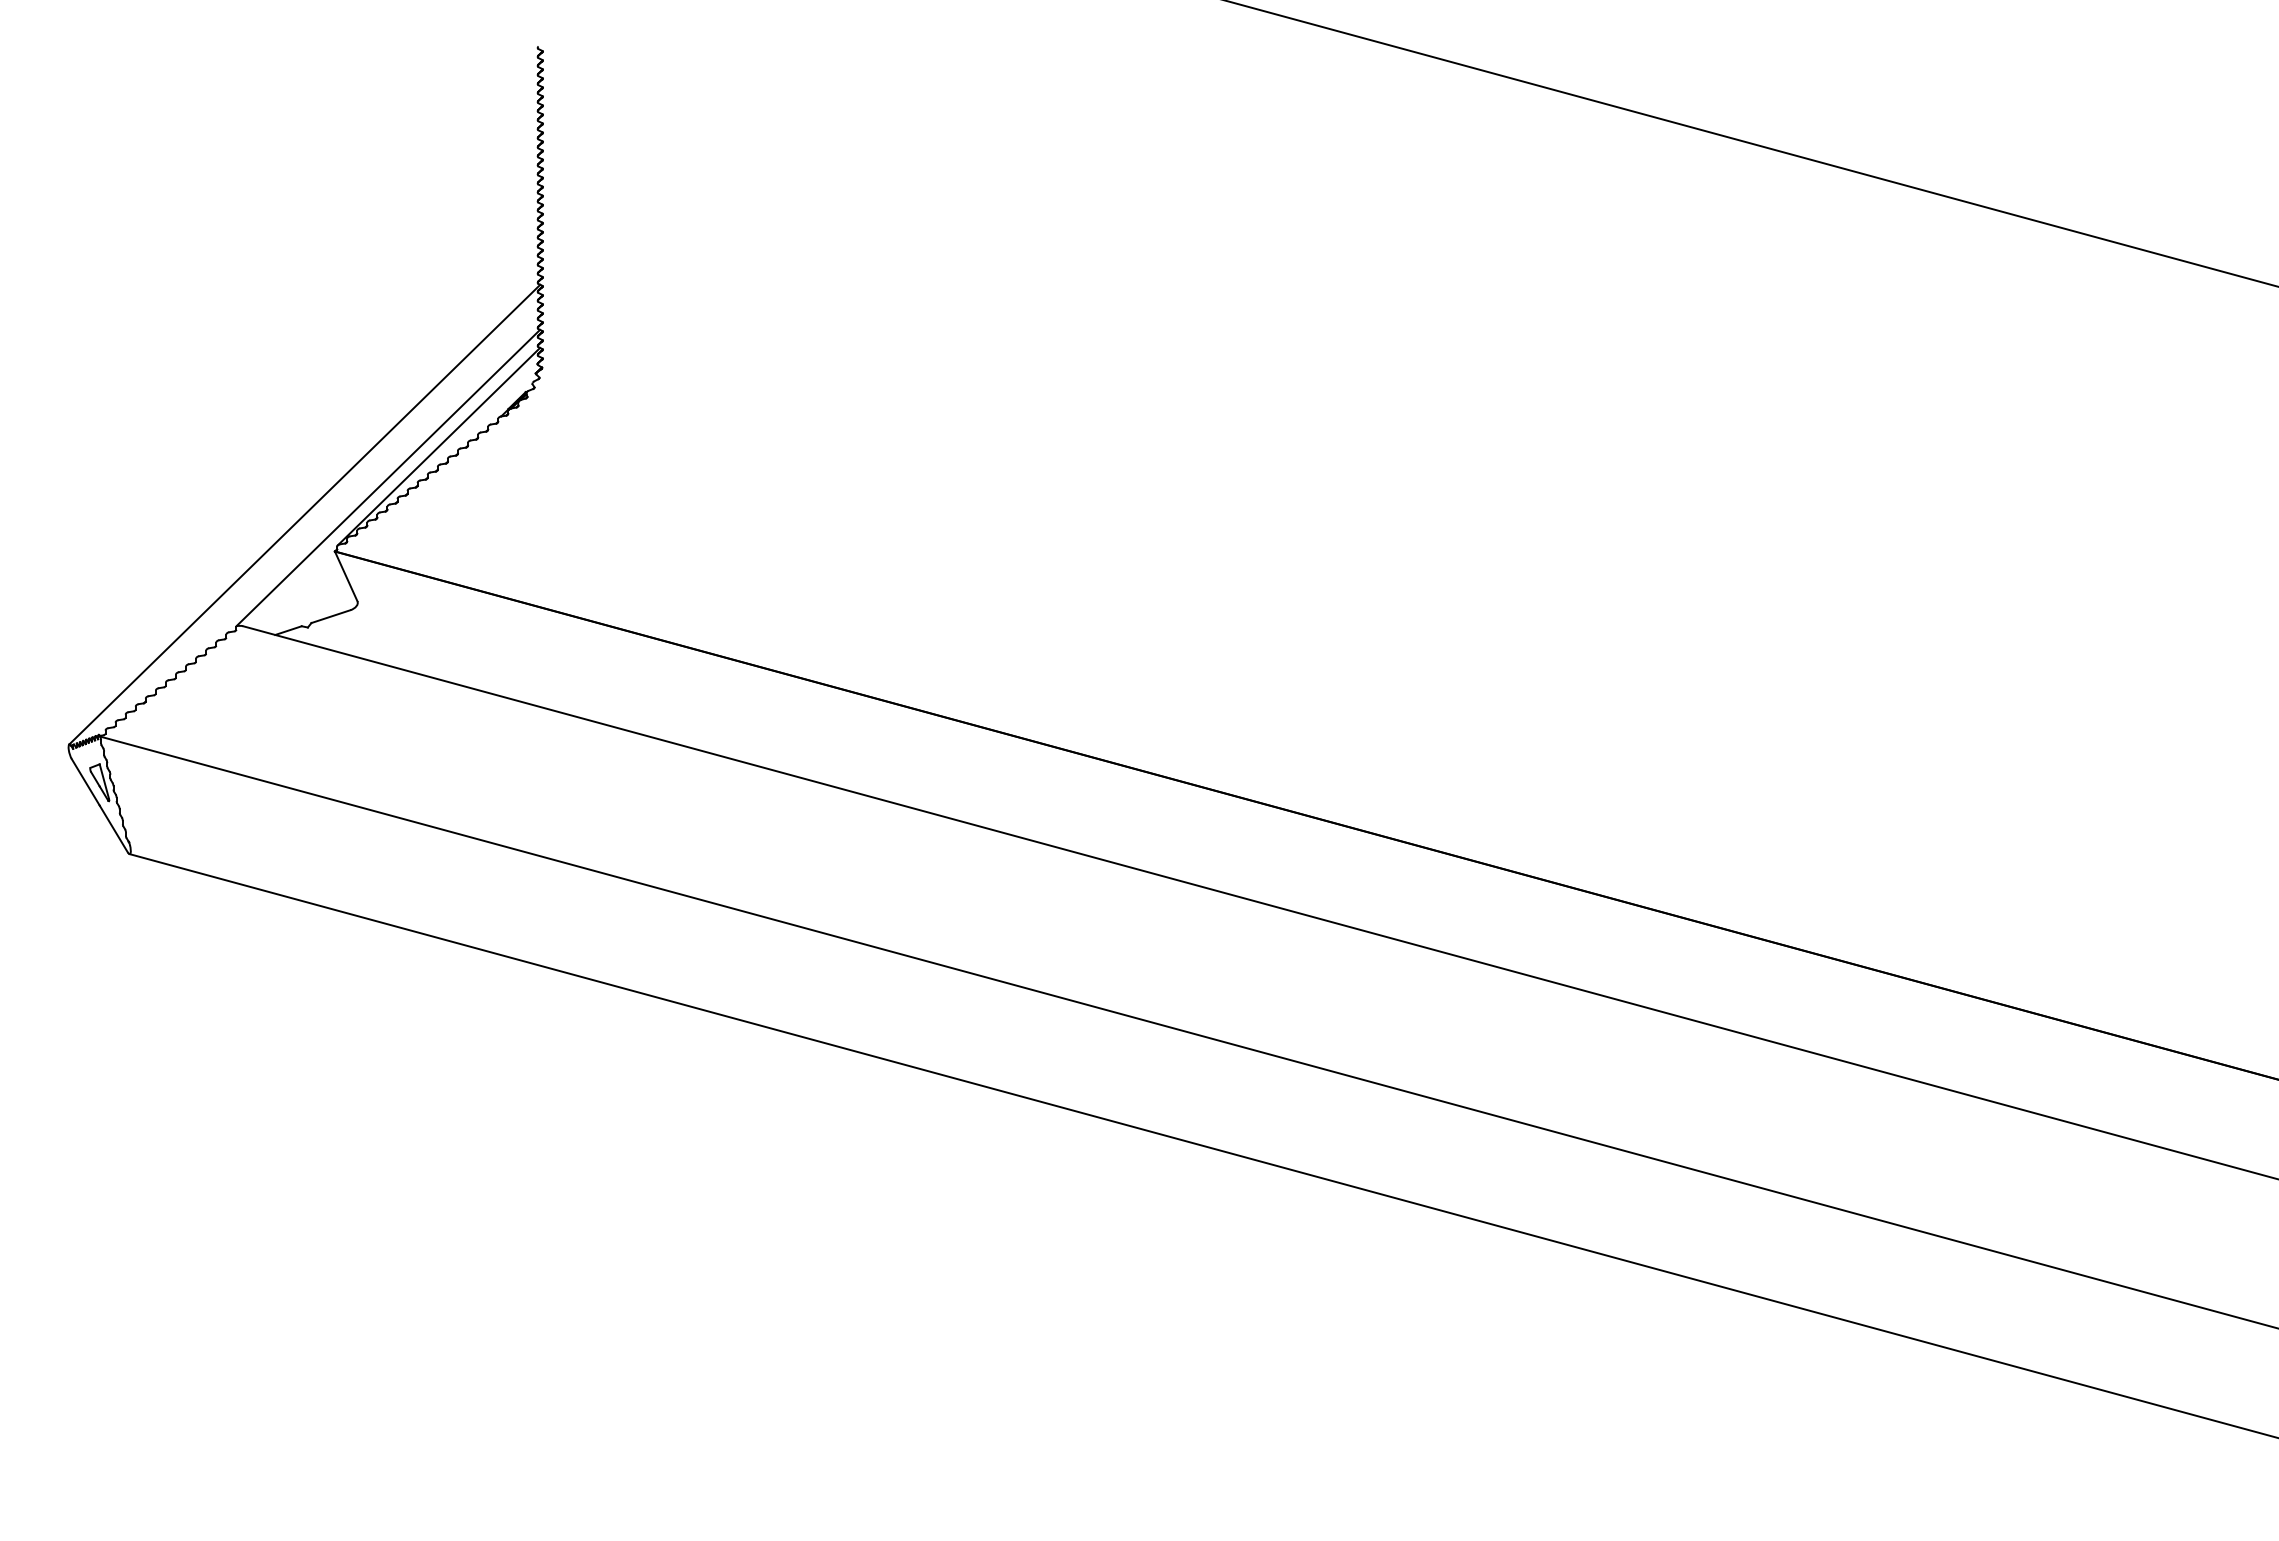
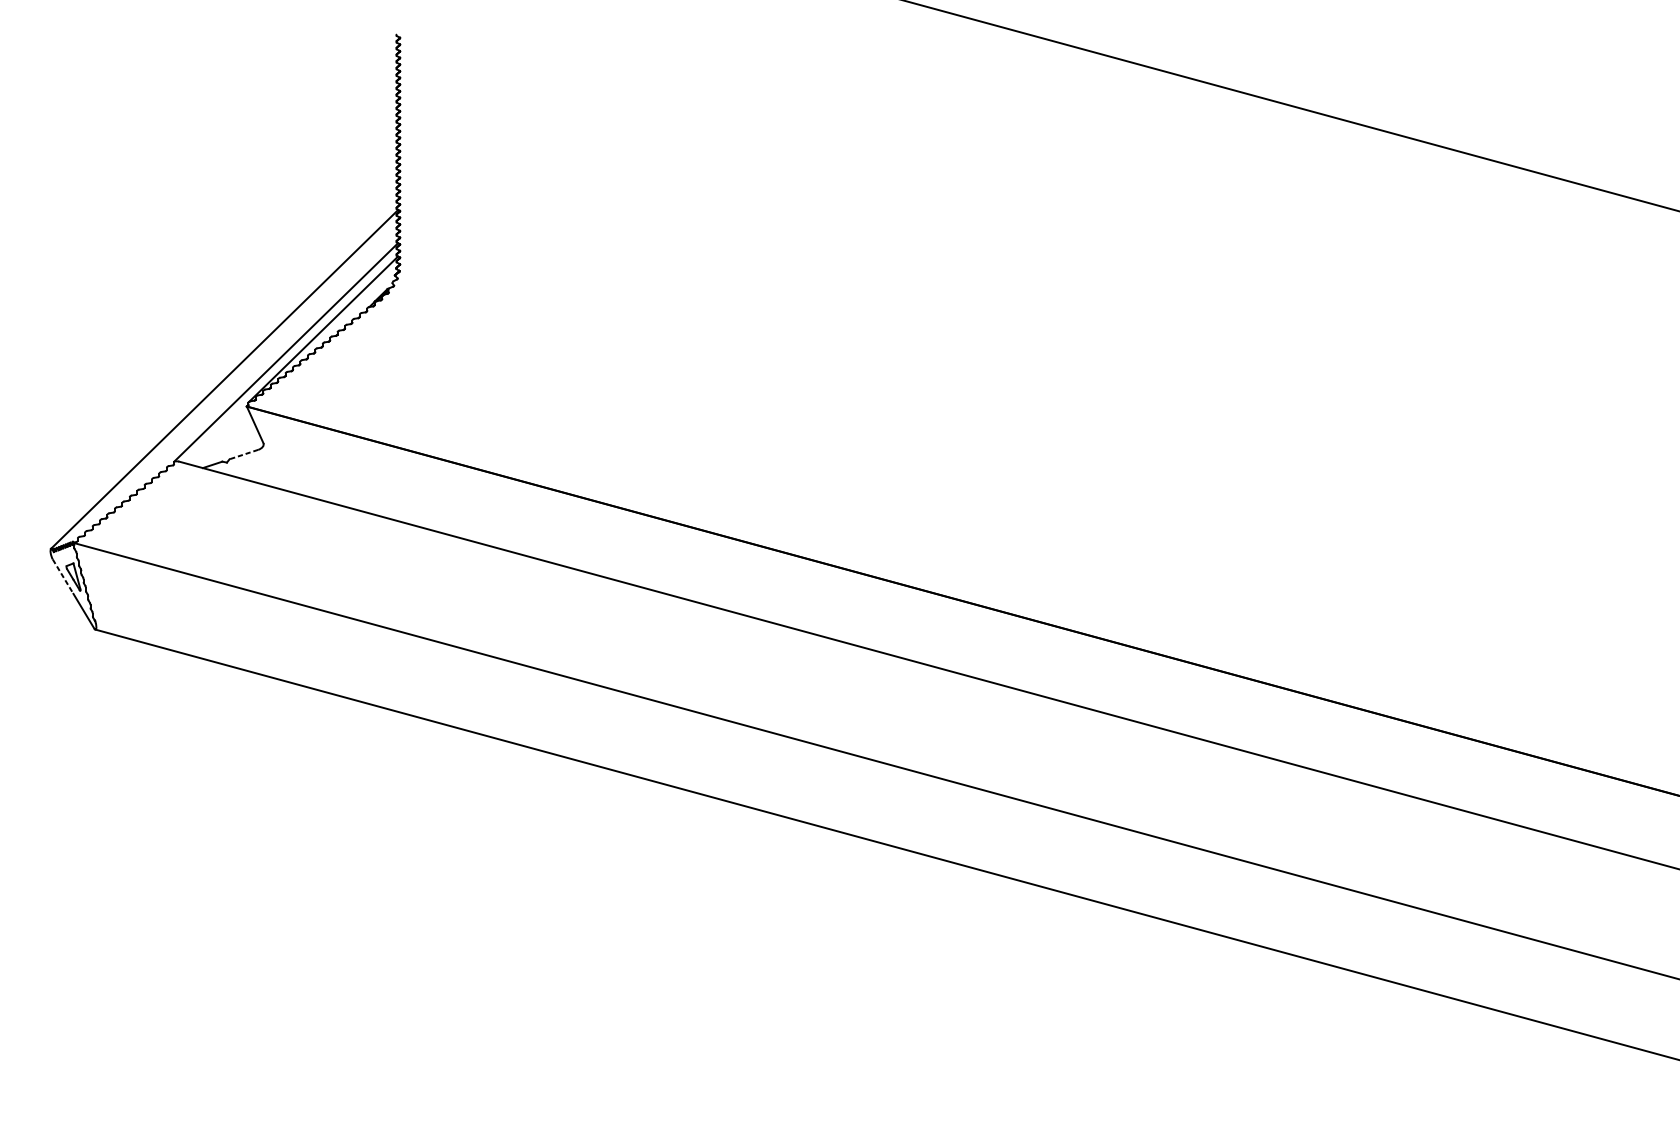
line: (330, 616) -> (243, 454), solid -> dashed
line: (85, 782) -> (62, 576), solid -> dashed

